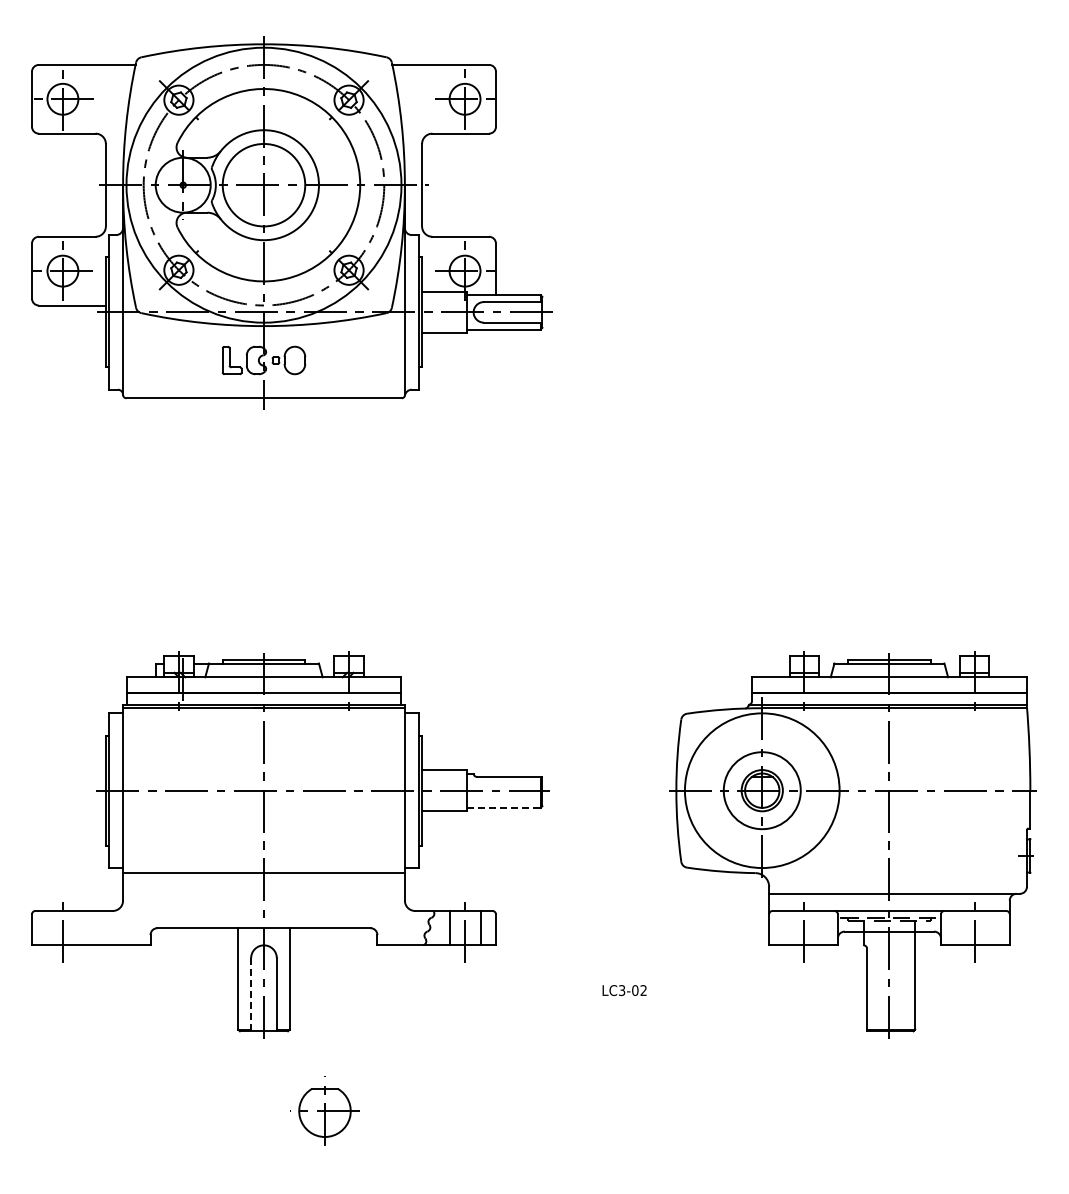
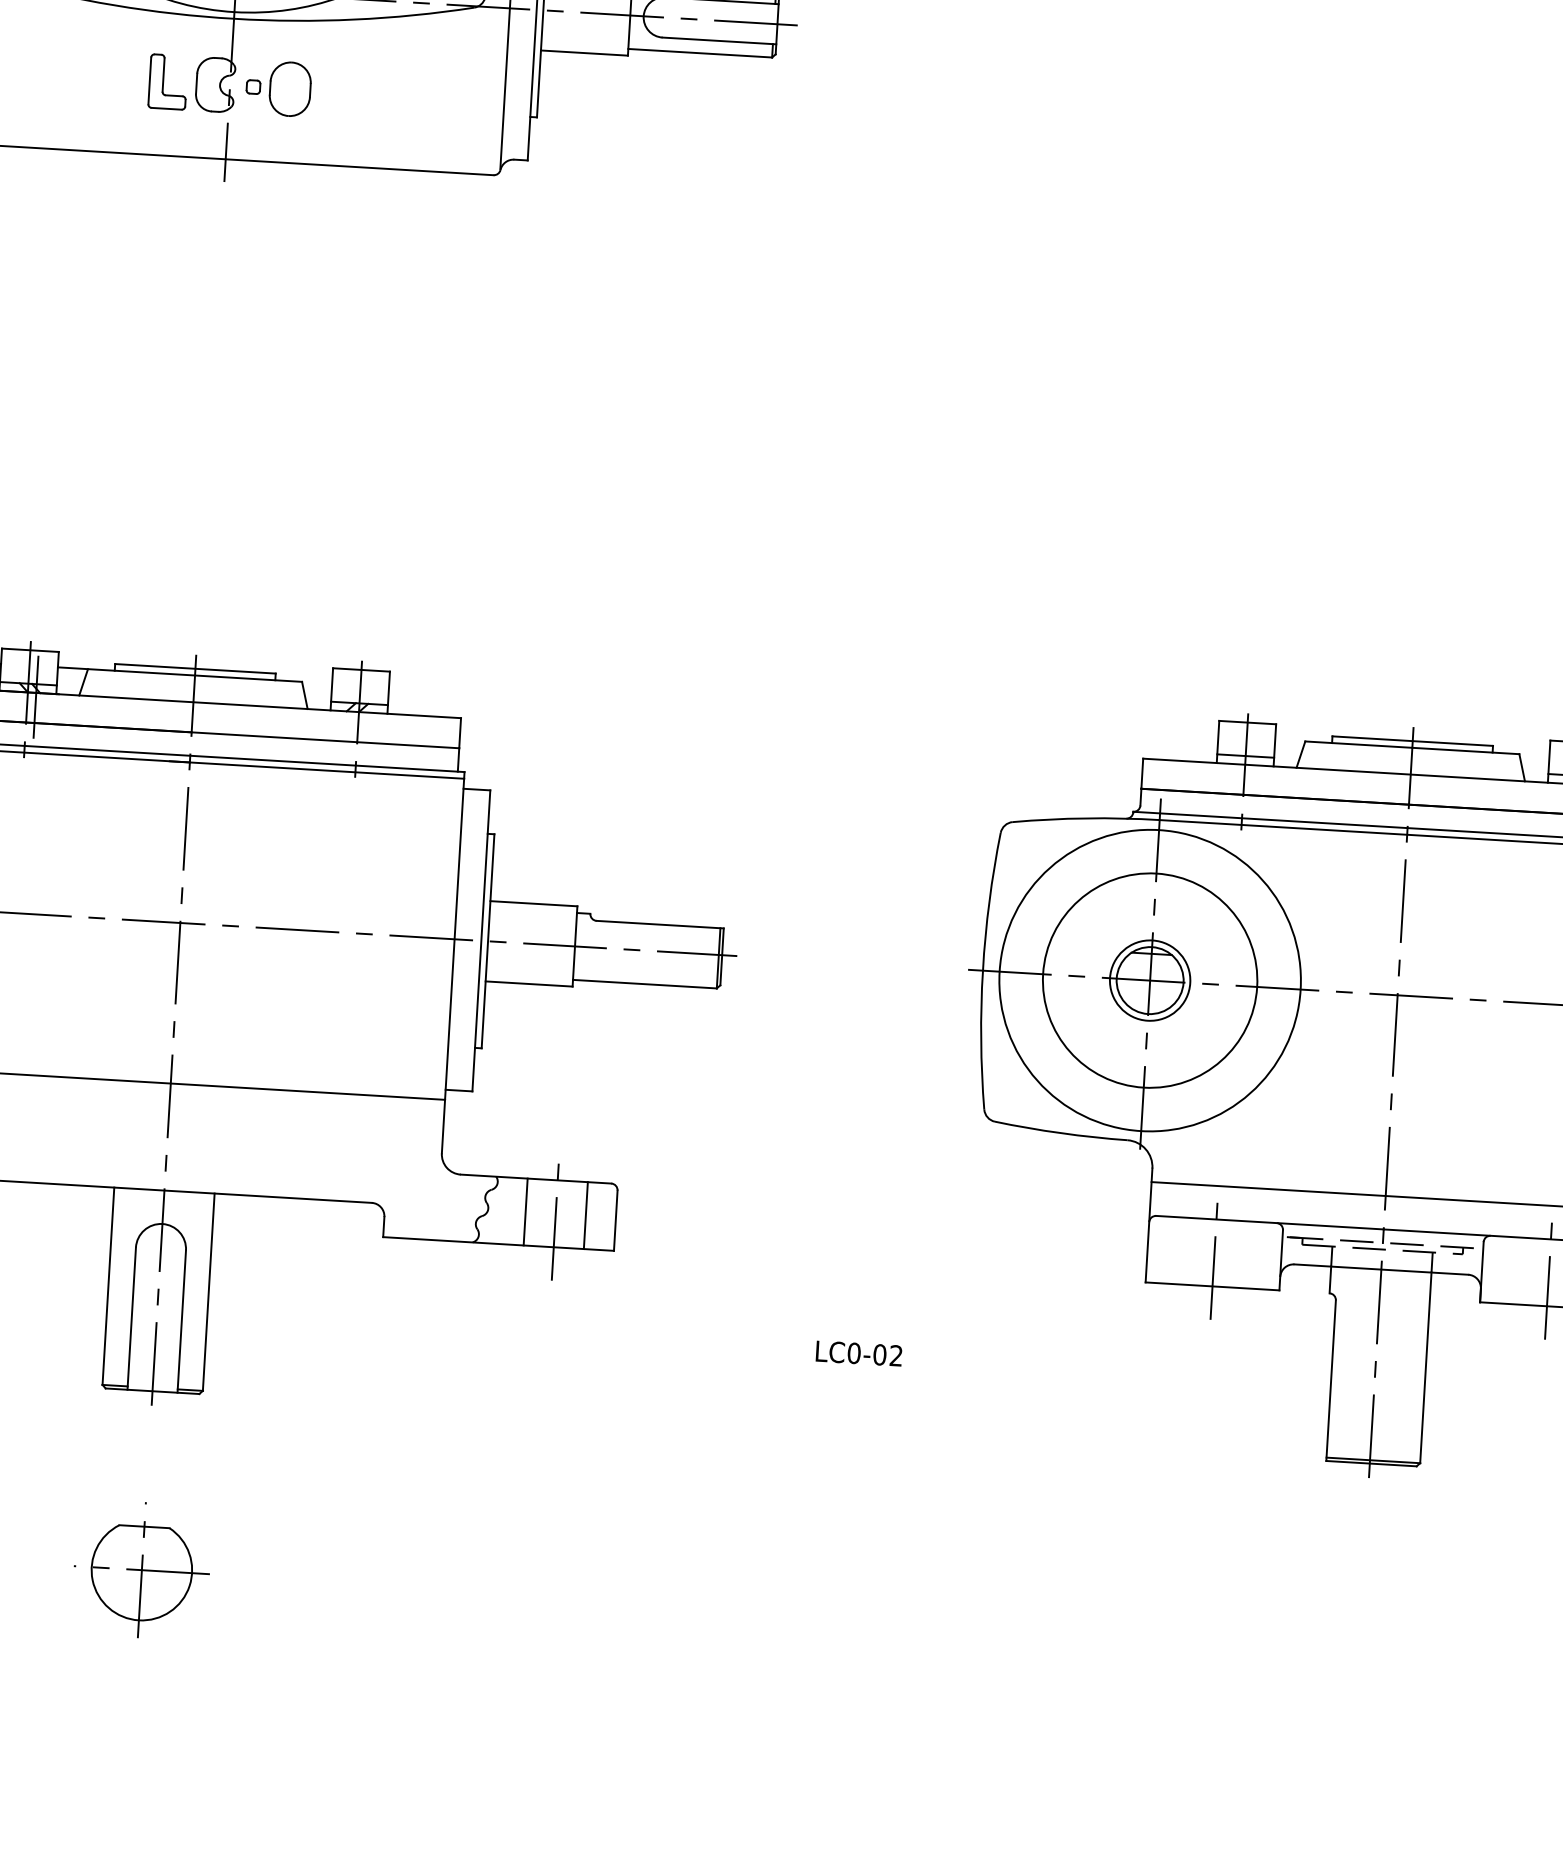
circle: (762, 790) -> (1150, 980), size x1.43
line: (503, 807) -> (644, 983), dashed -> solid
text: (621, 990) -> (853, 1353), LC3-02 -> LC0-02
line: (251, 994) -> (132, 1318), dashed -> solid
part: (324, 1110) -> (141, 1568), moved

